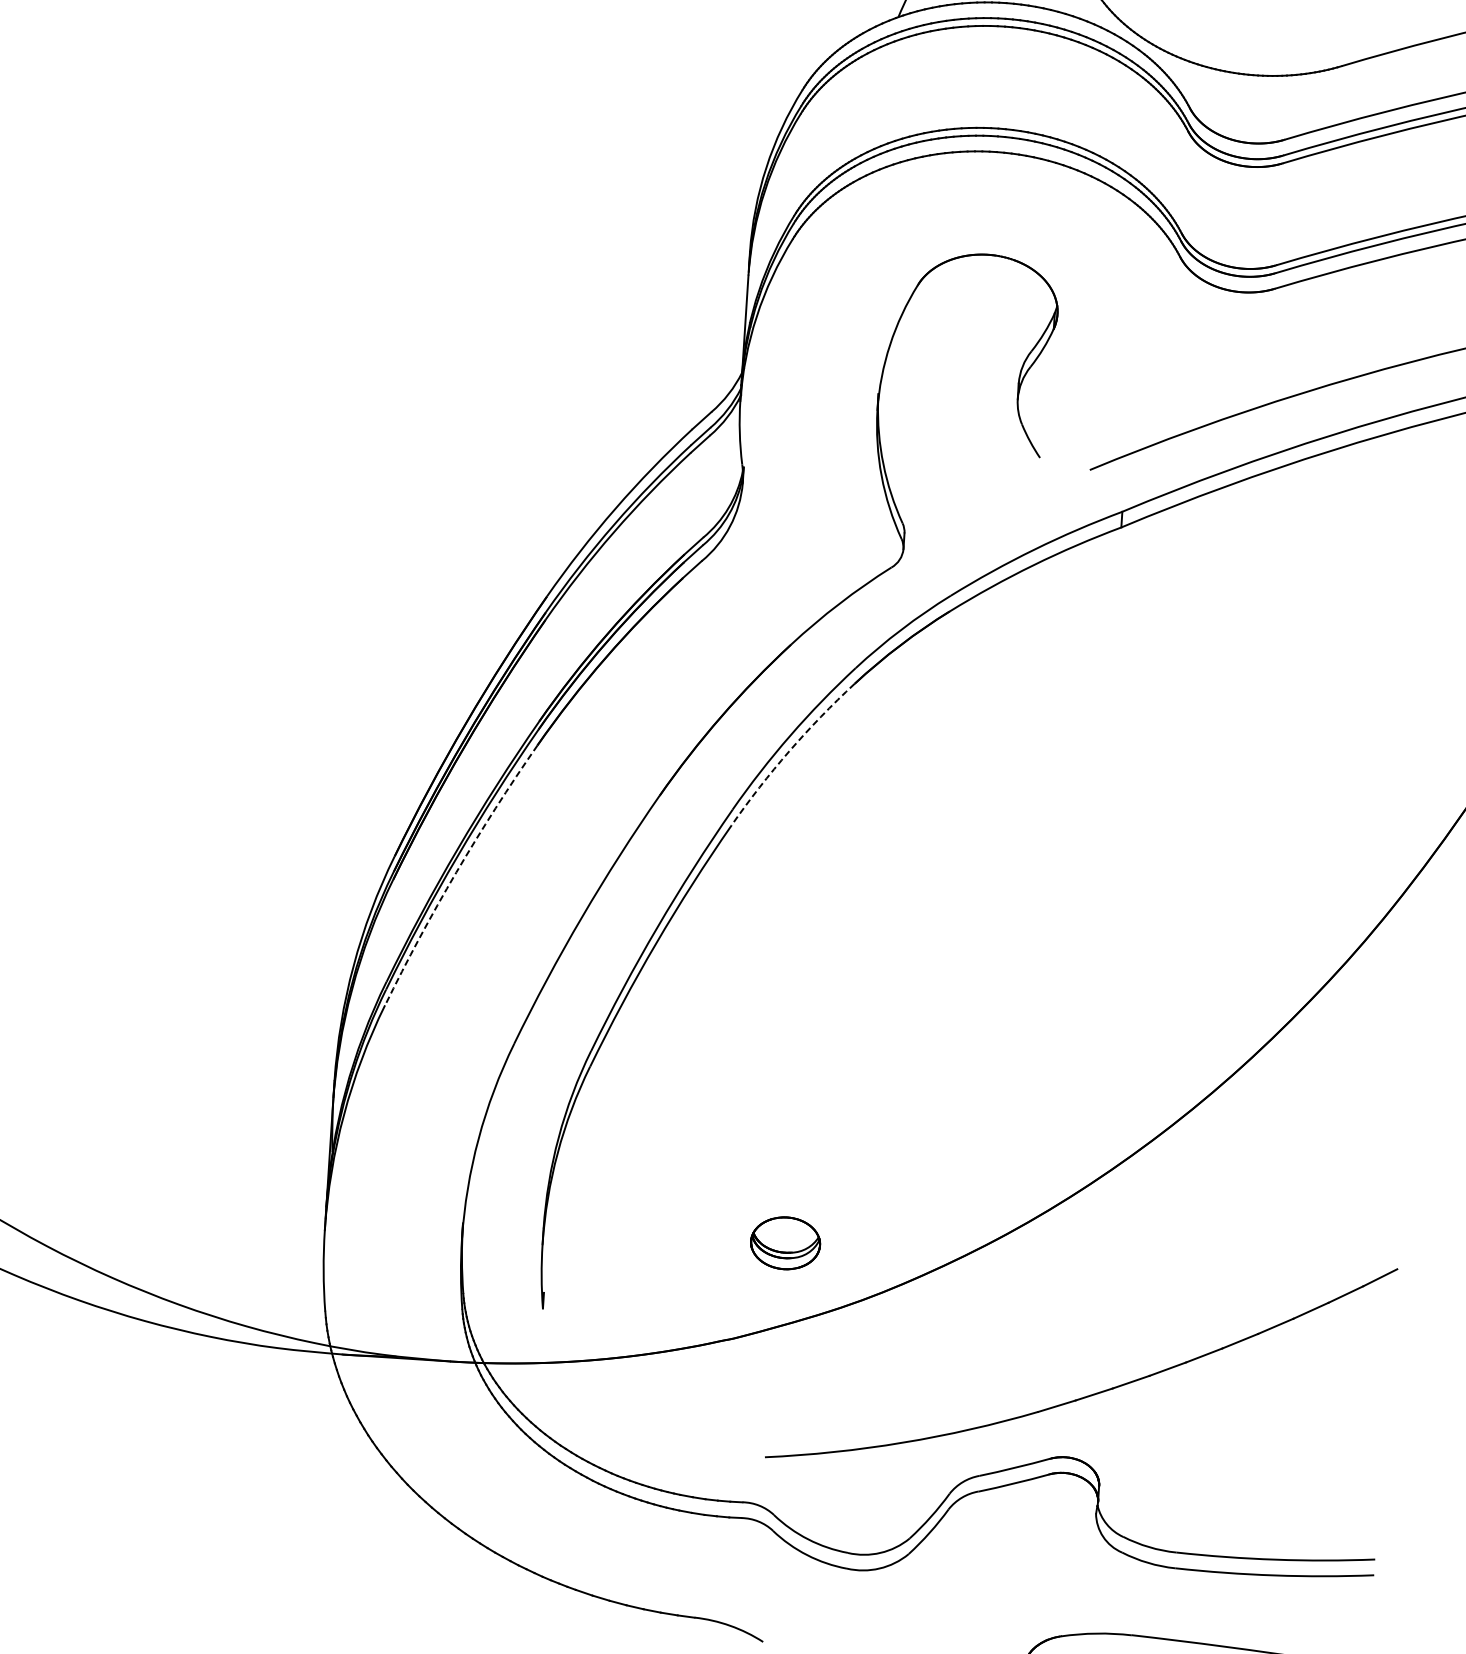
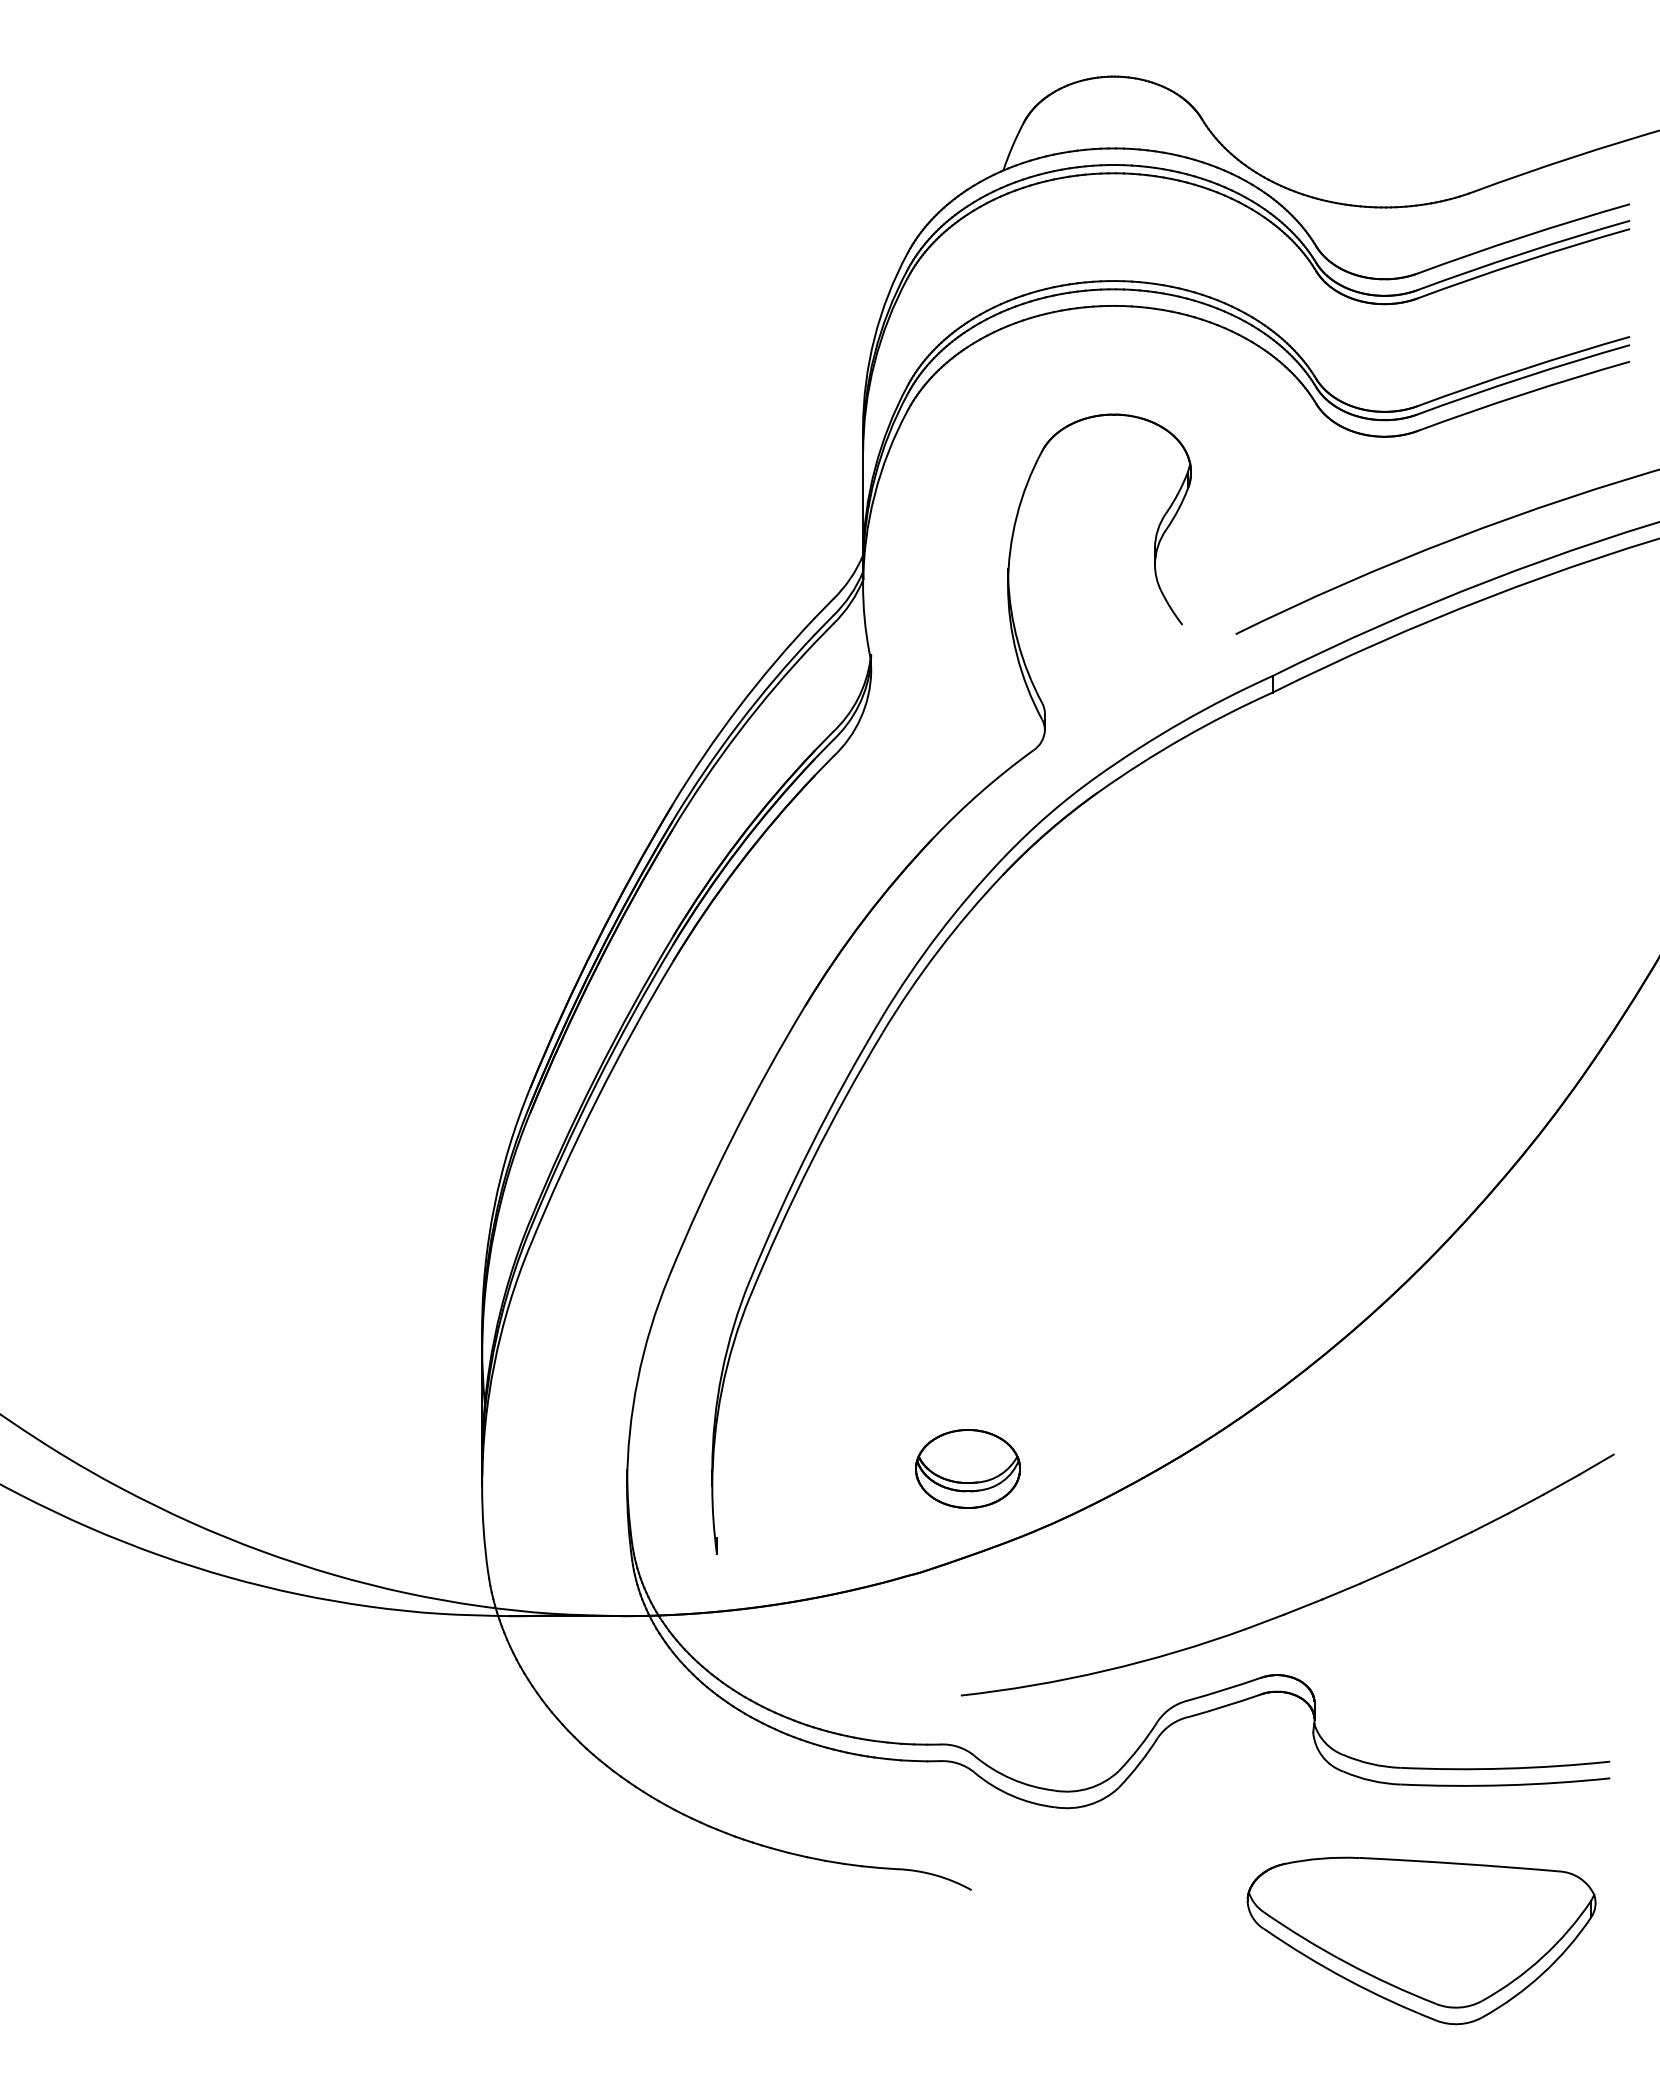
arc: (789, 751) -> (938, 950), dashed -> solid
arc: (456, 872) -> (596, 1101), dashed -> solid
part: (785, 1242) -> (967, 1468), size x1.43

